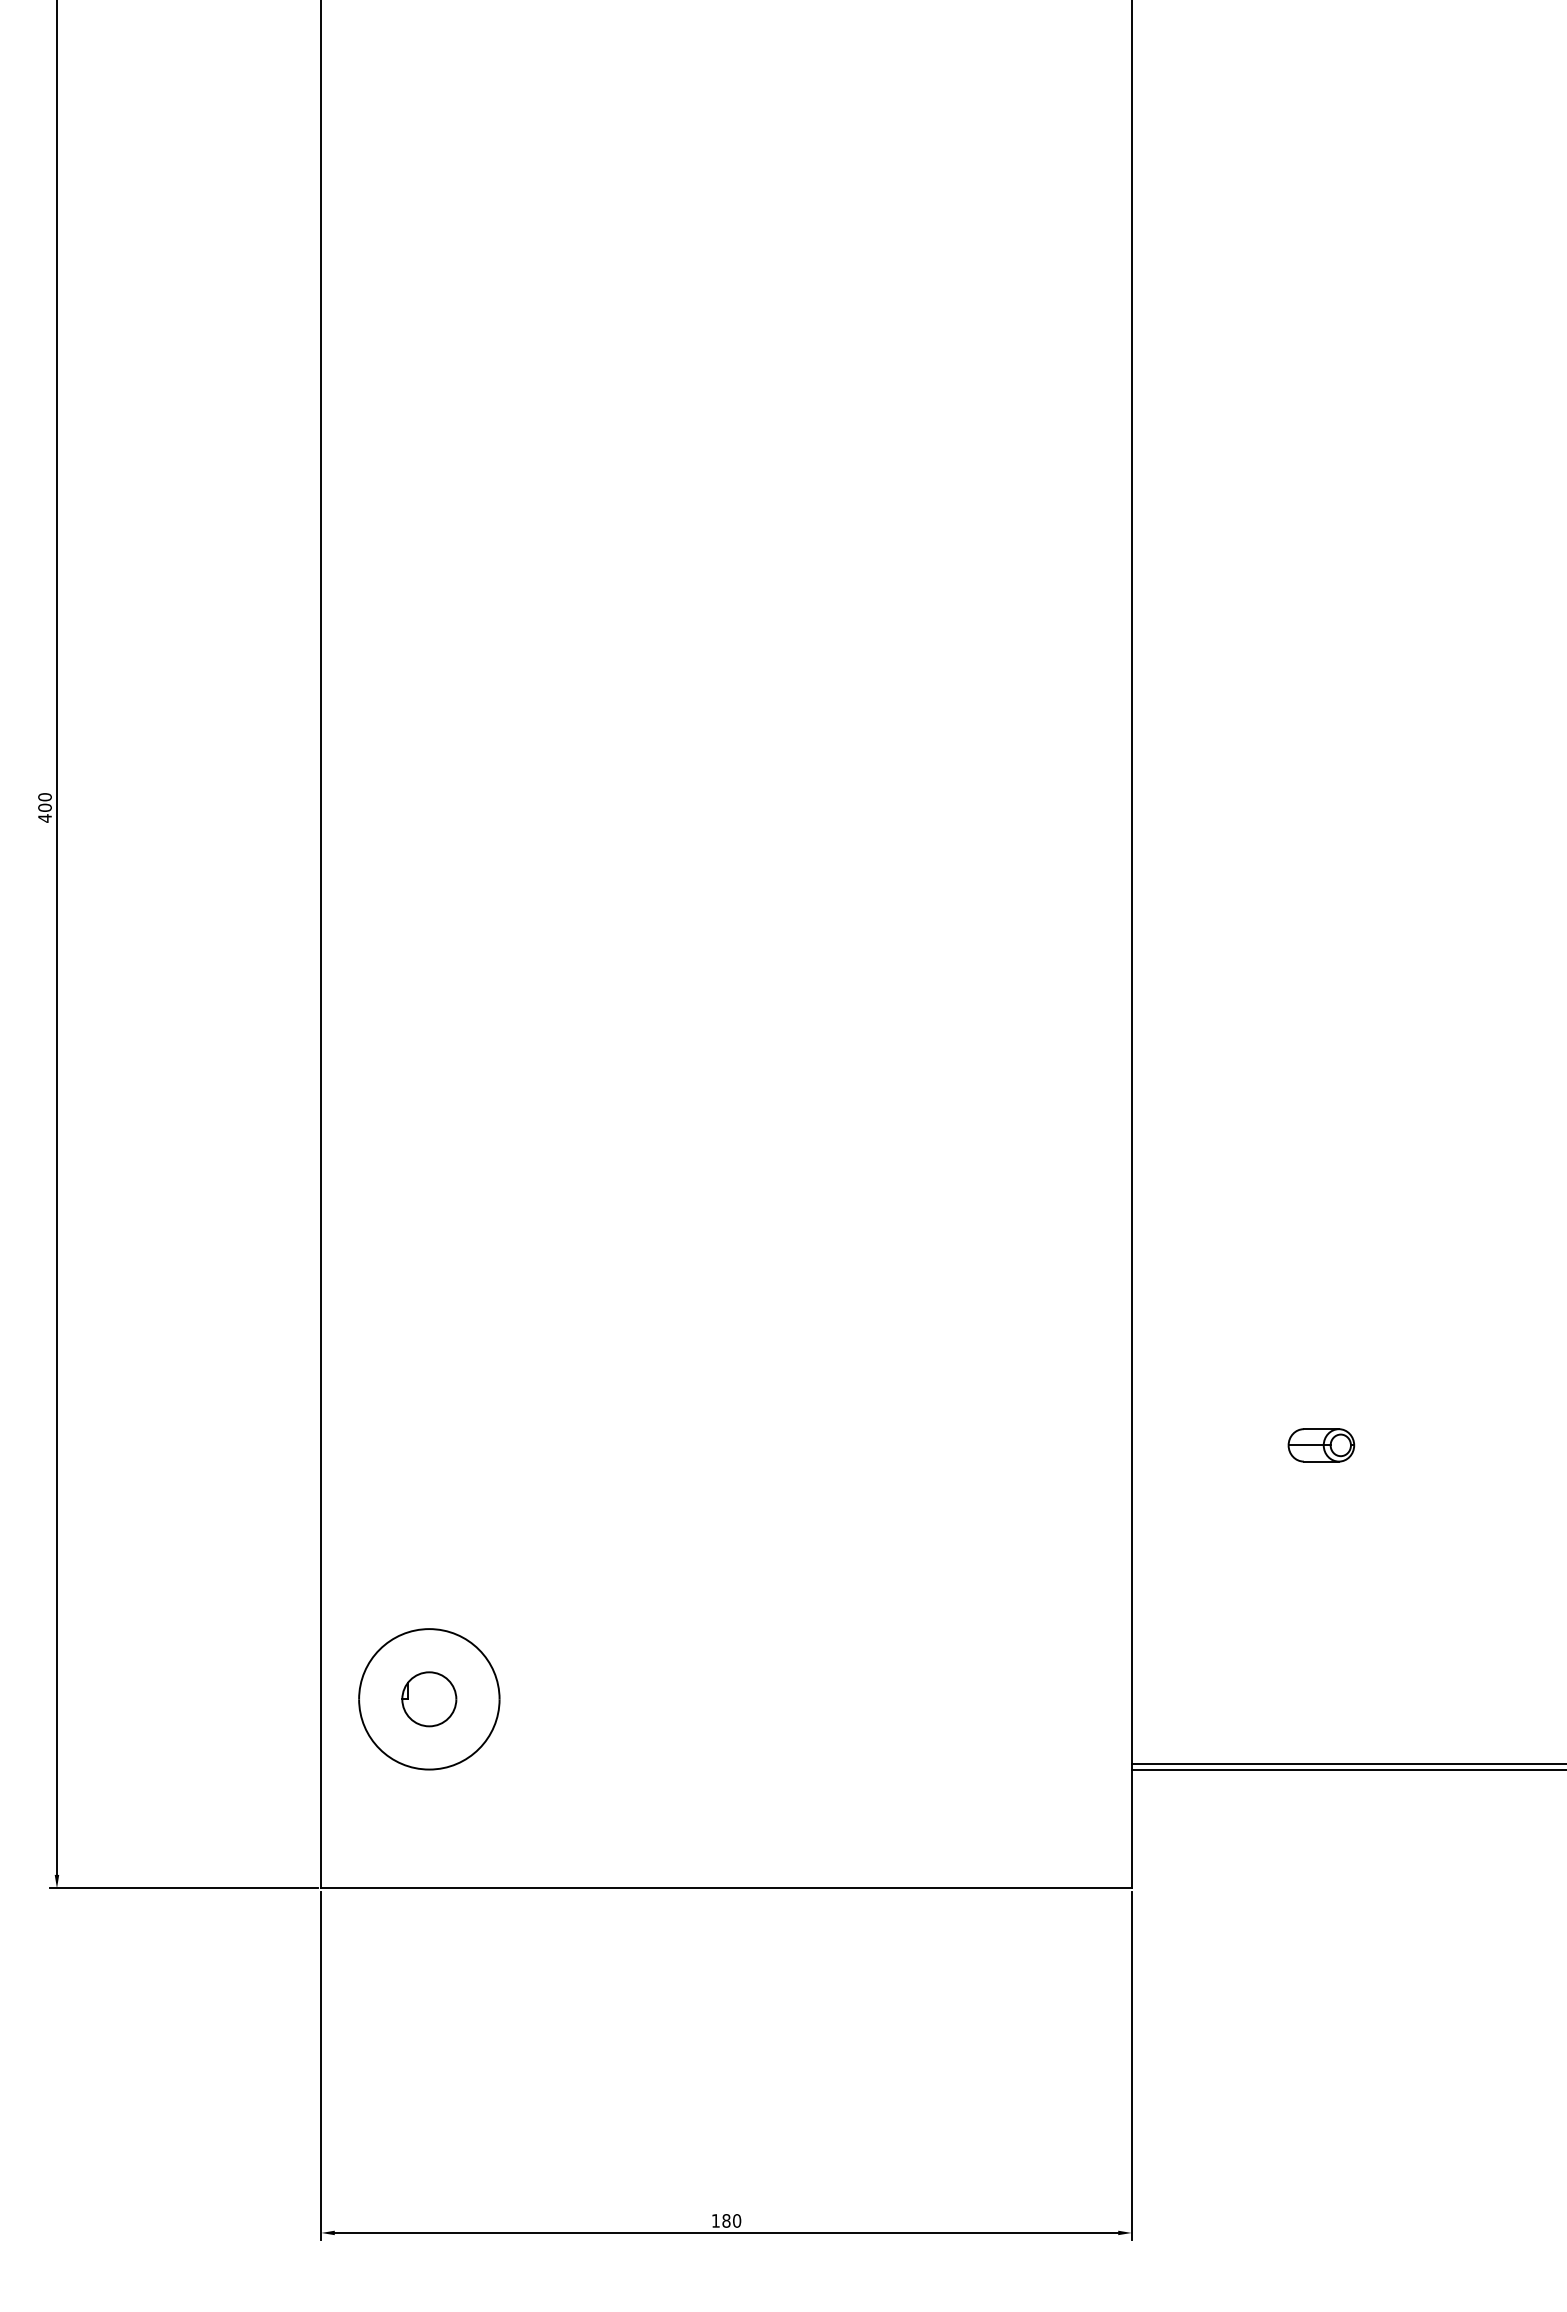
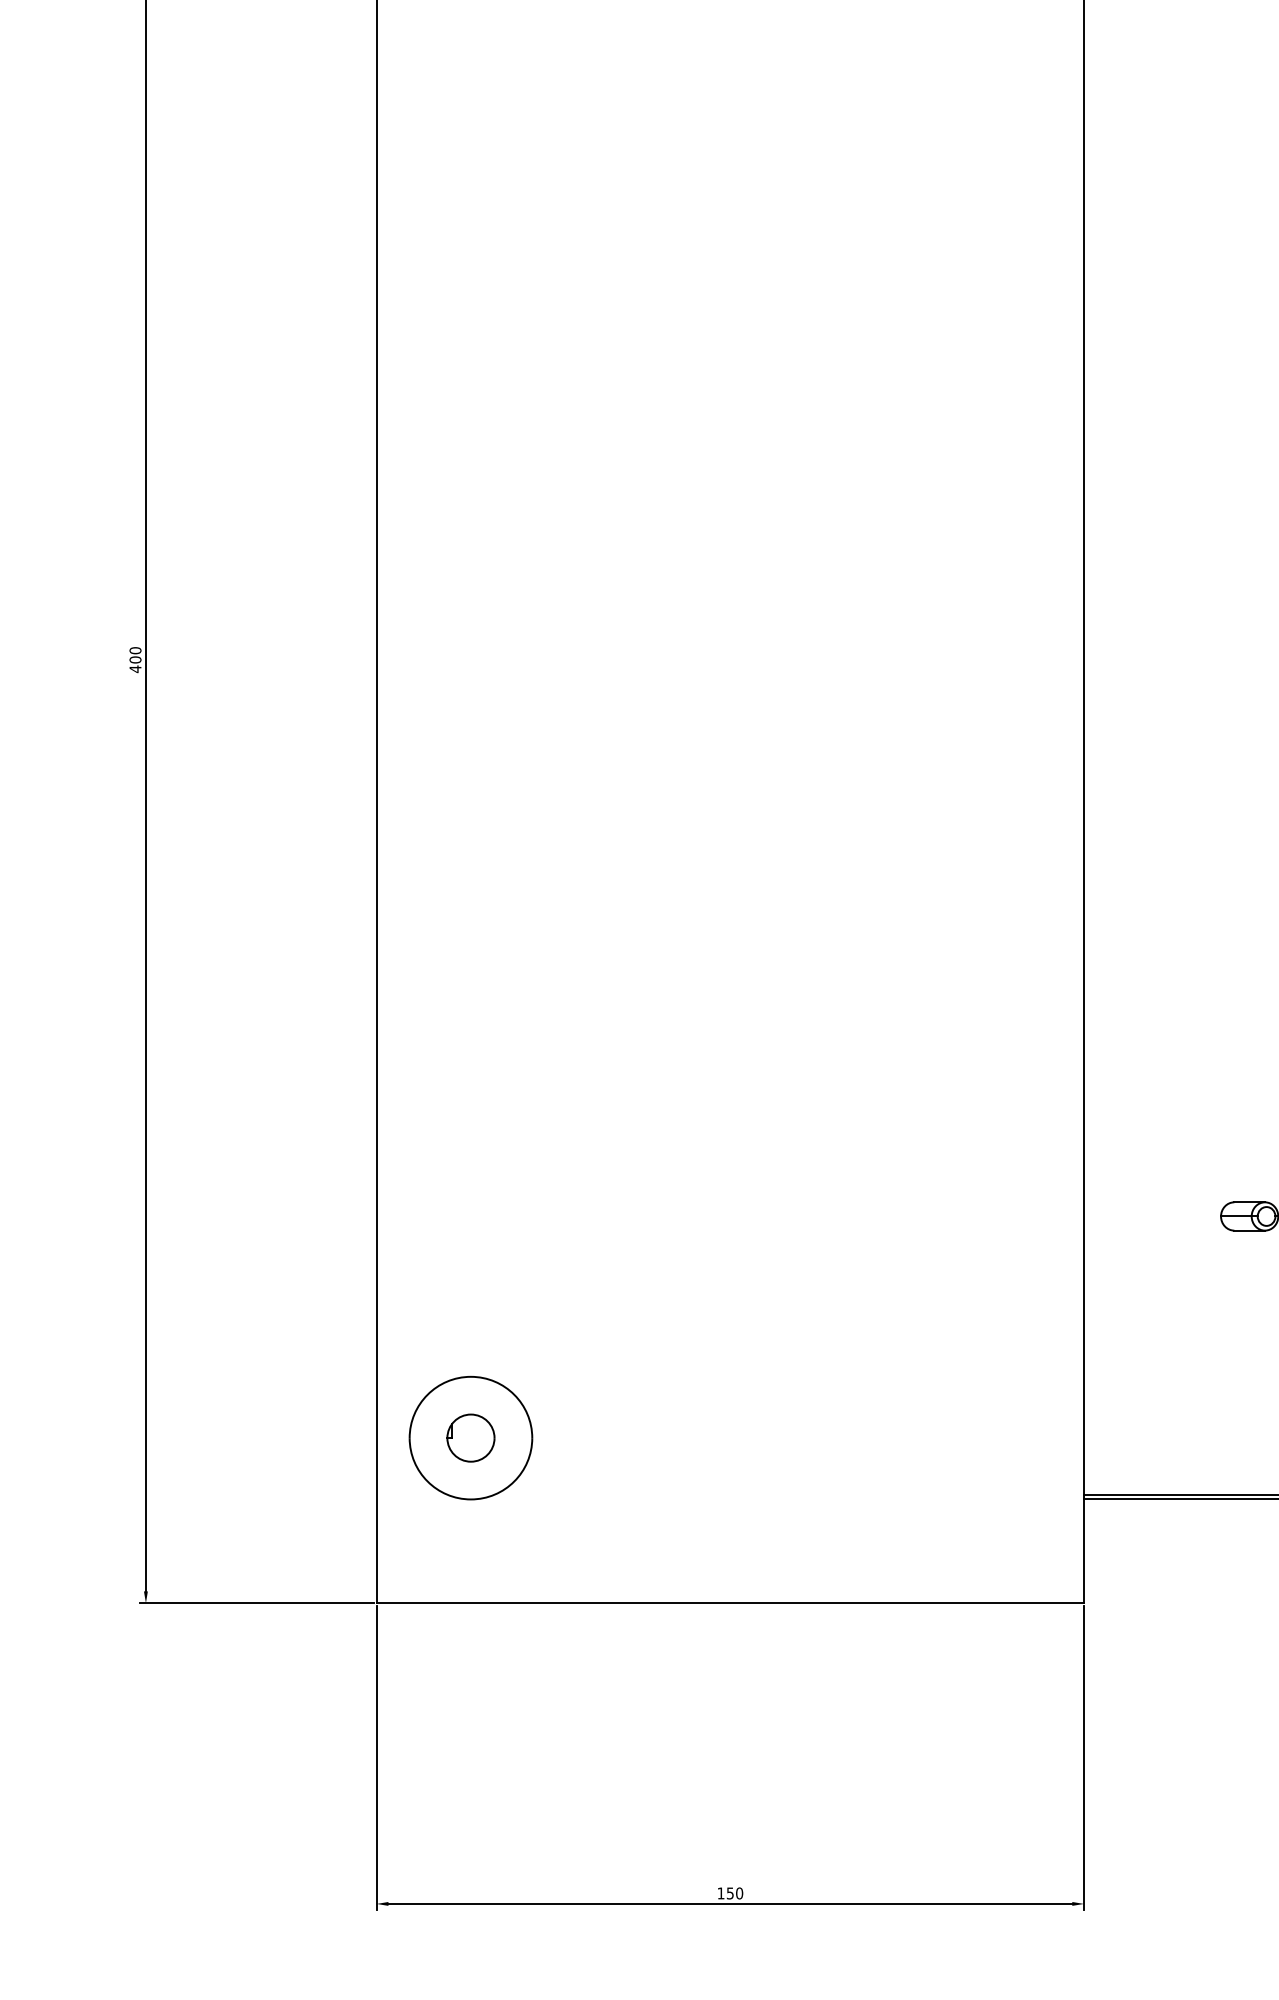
text: (726, 2220) -> (730, 1893), 180 -> 150

